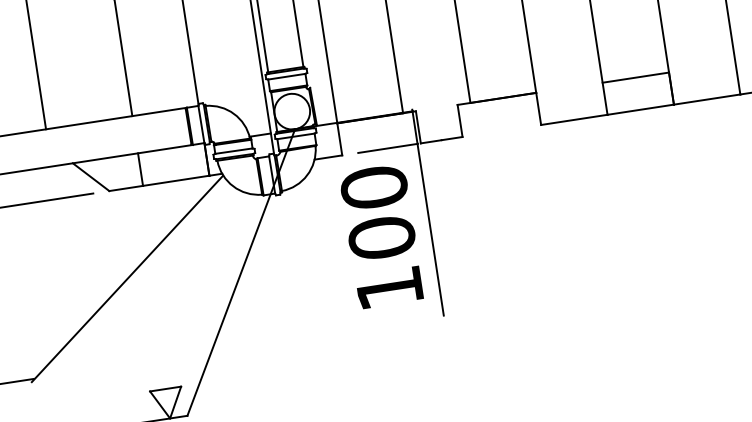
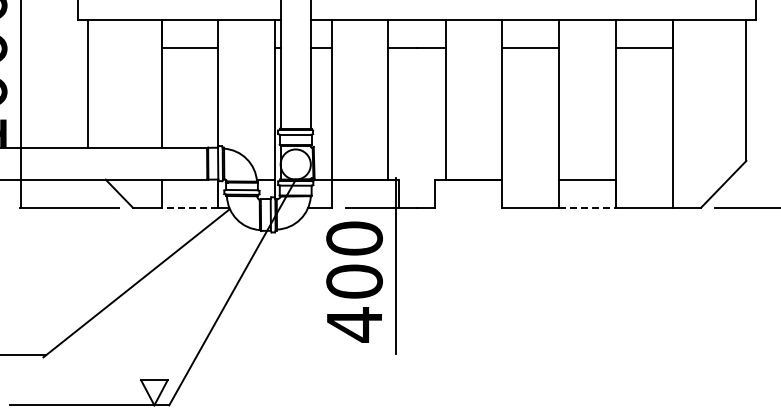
line: (640, 109) -> (587, 207), solid -> dashed
line: (175, 180) -> (189, 207), solid -> dashed
text: (389, 288) -> (354, 324), 100 -> 400

